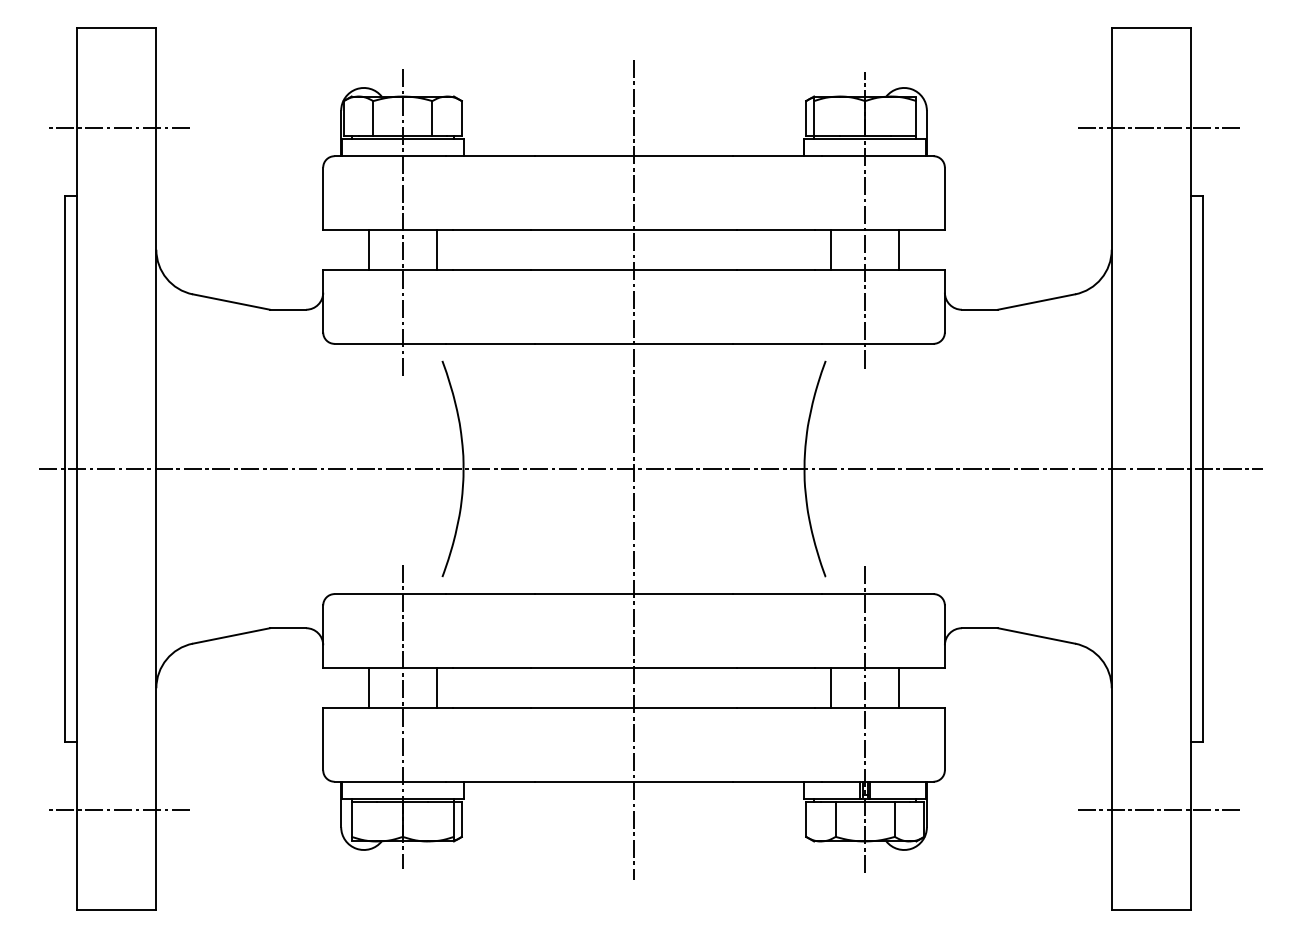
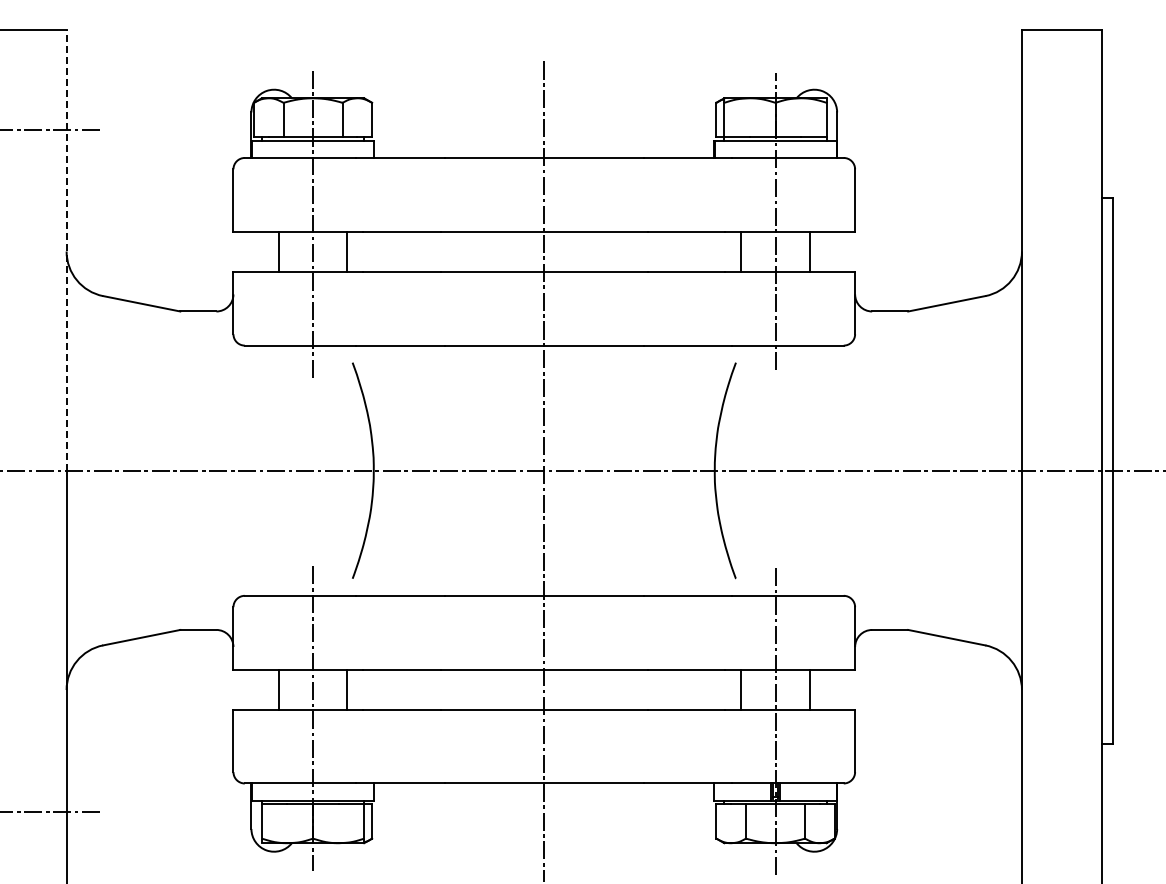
line: (1157, 127) -> (1067, 129), removed
line: (156, 248) -> (66, 250), solid -> dashed
line: (1157, 810) -> (1067, 812), removed

